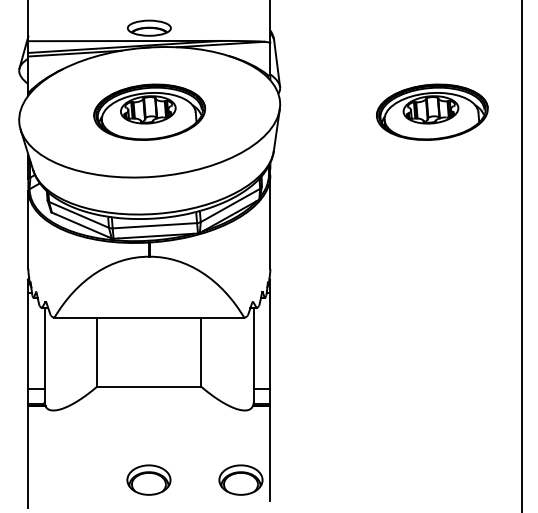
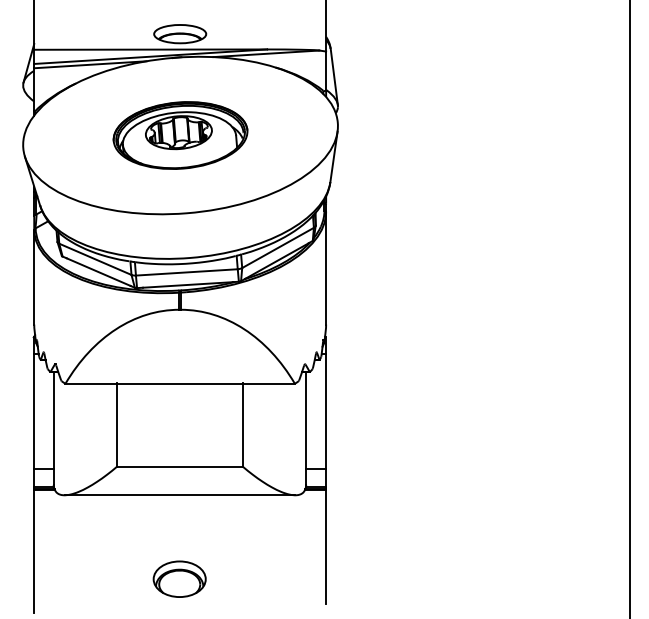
part: (432, 112) -> (521, 135), removed
line: (148, 410) -> (179, 495), added
part: (240, 479) -> (290, 578), removed

